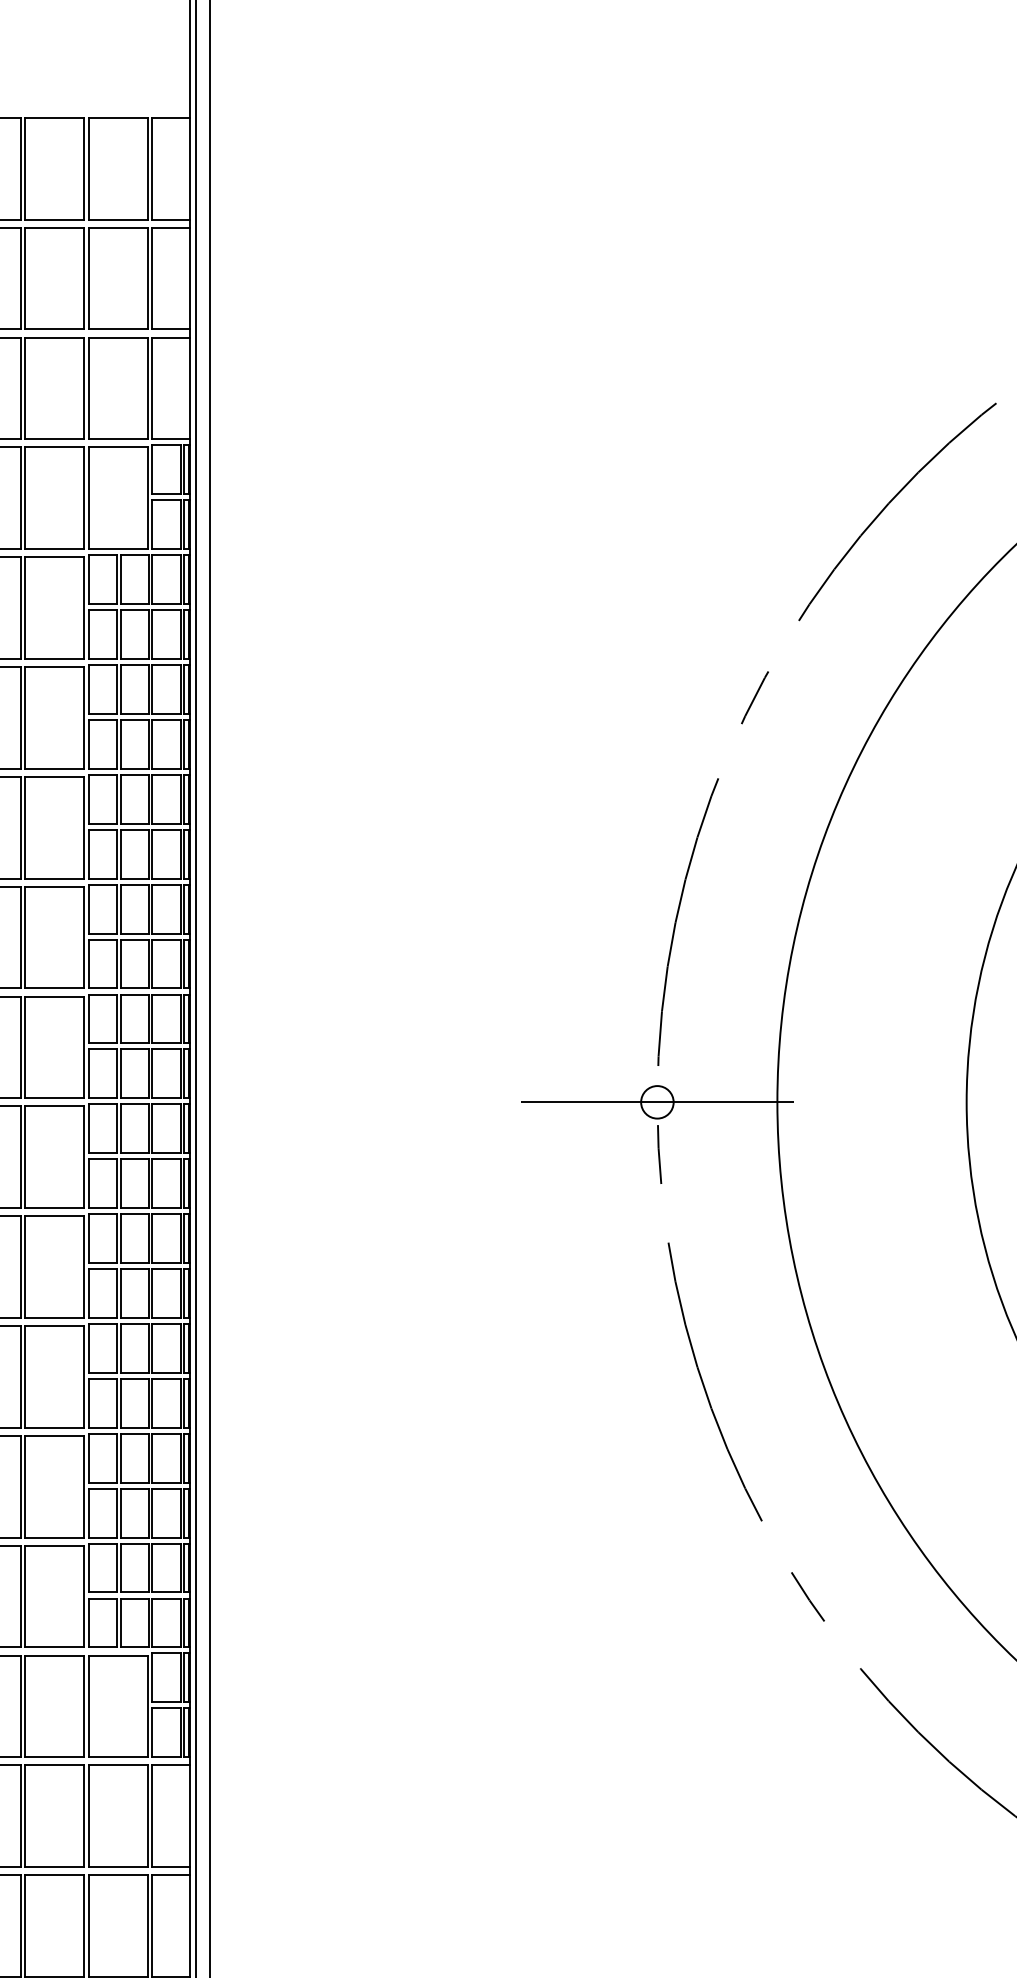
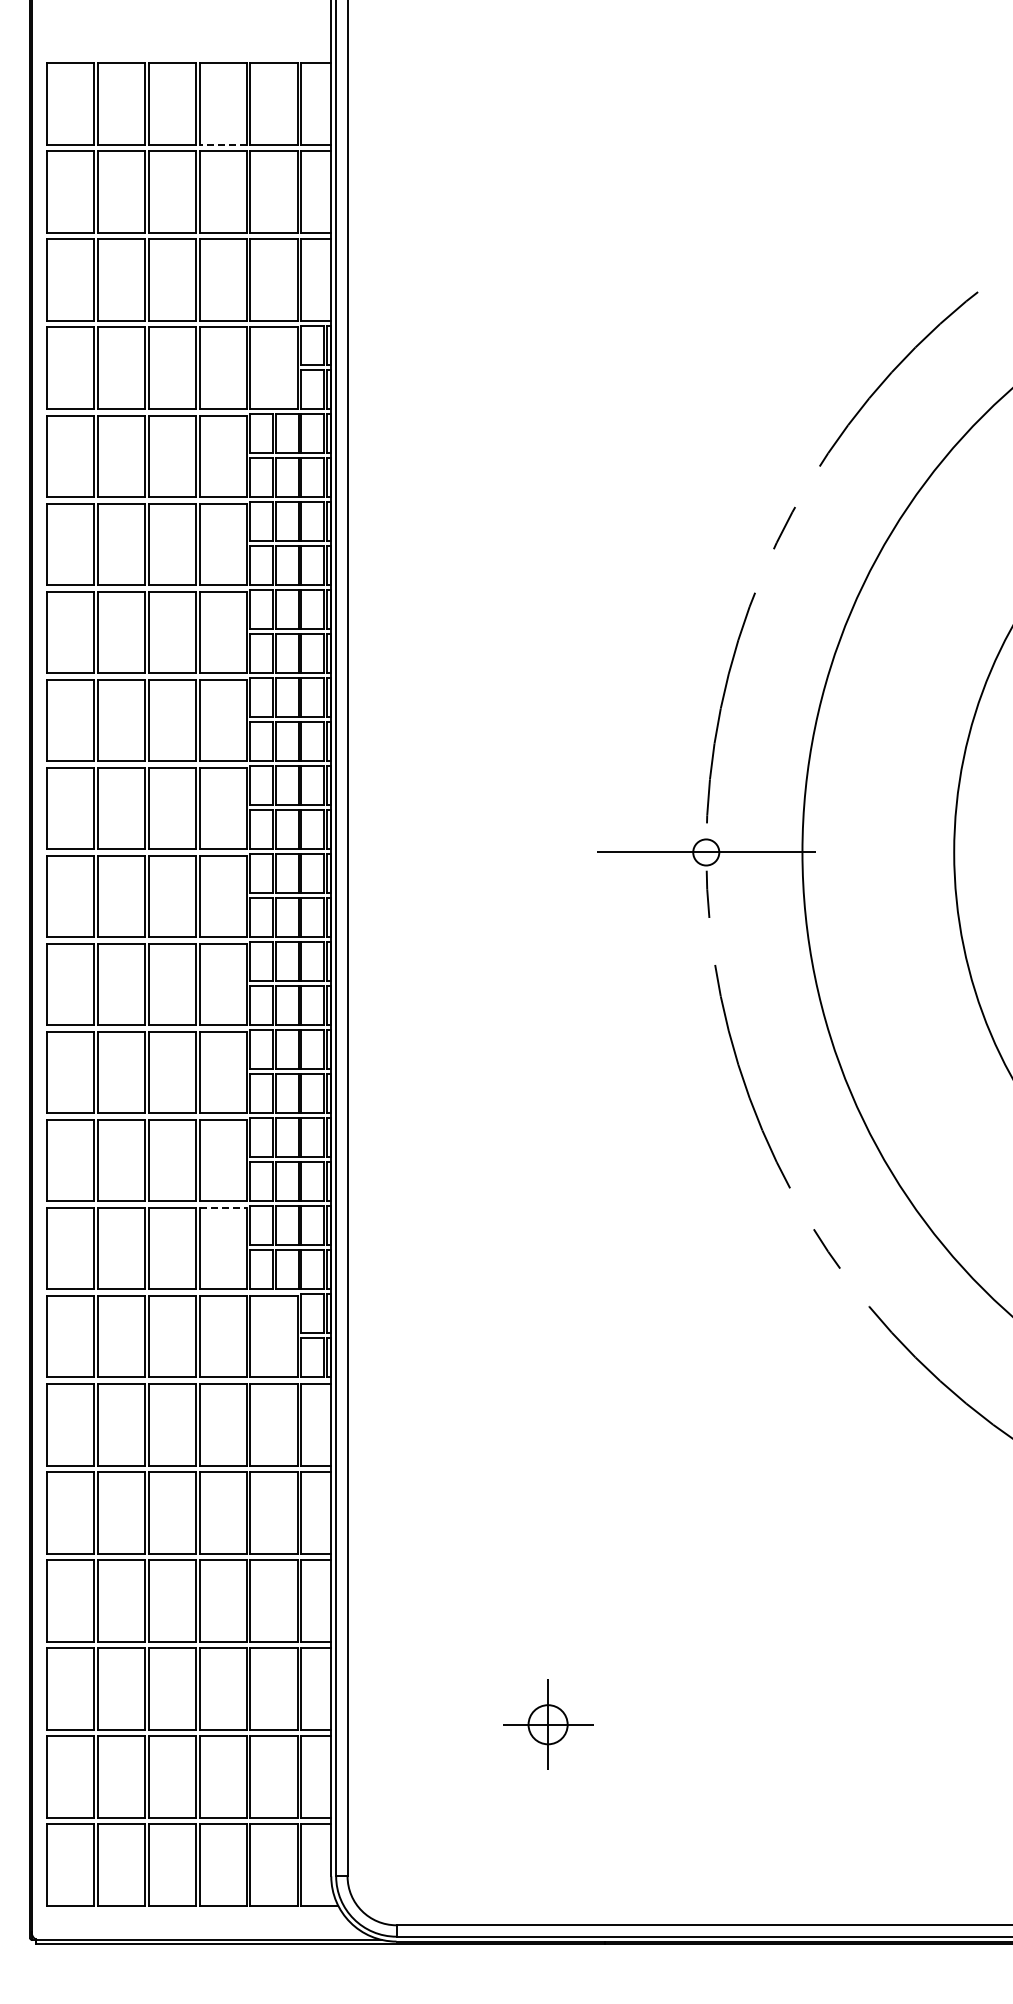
line: (55, 219) -> (223, 144), solid -> dashed
line: (55, 1545) -> (223, 1207), solid -> dashed

